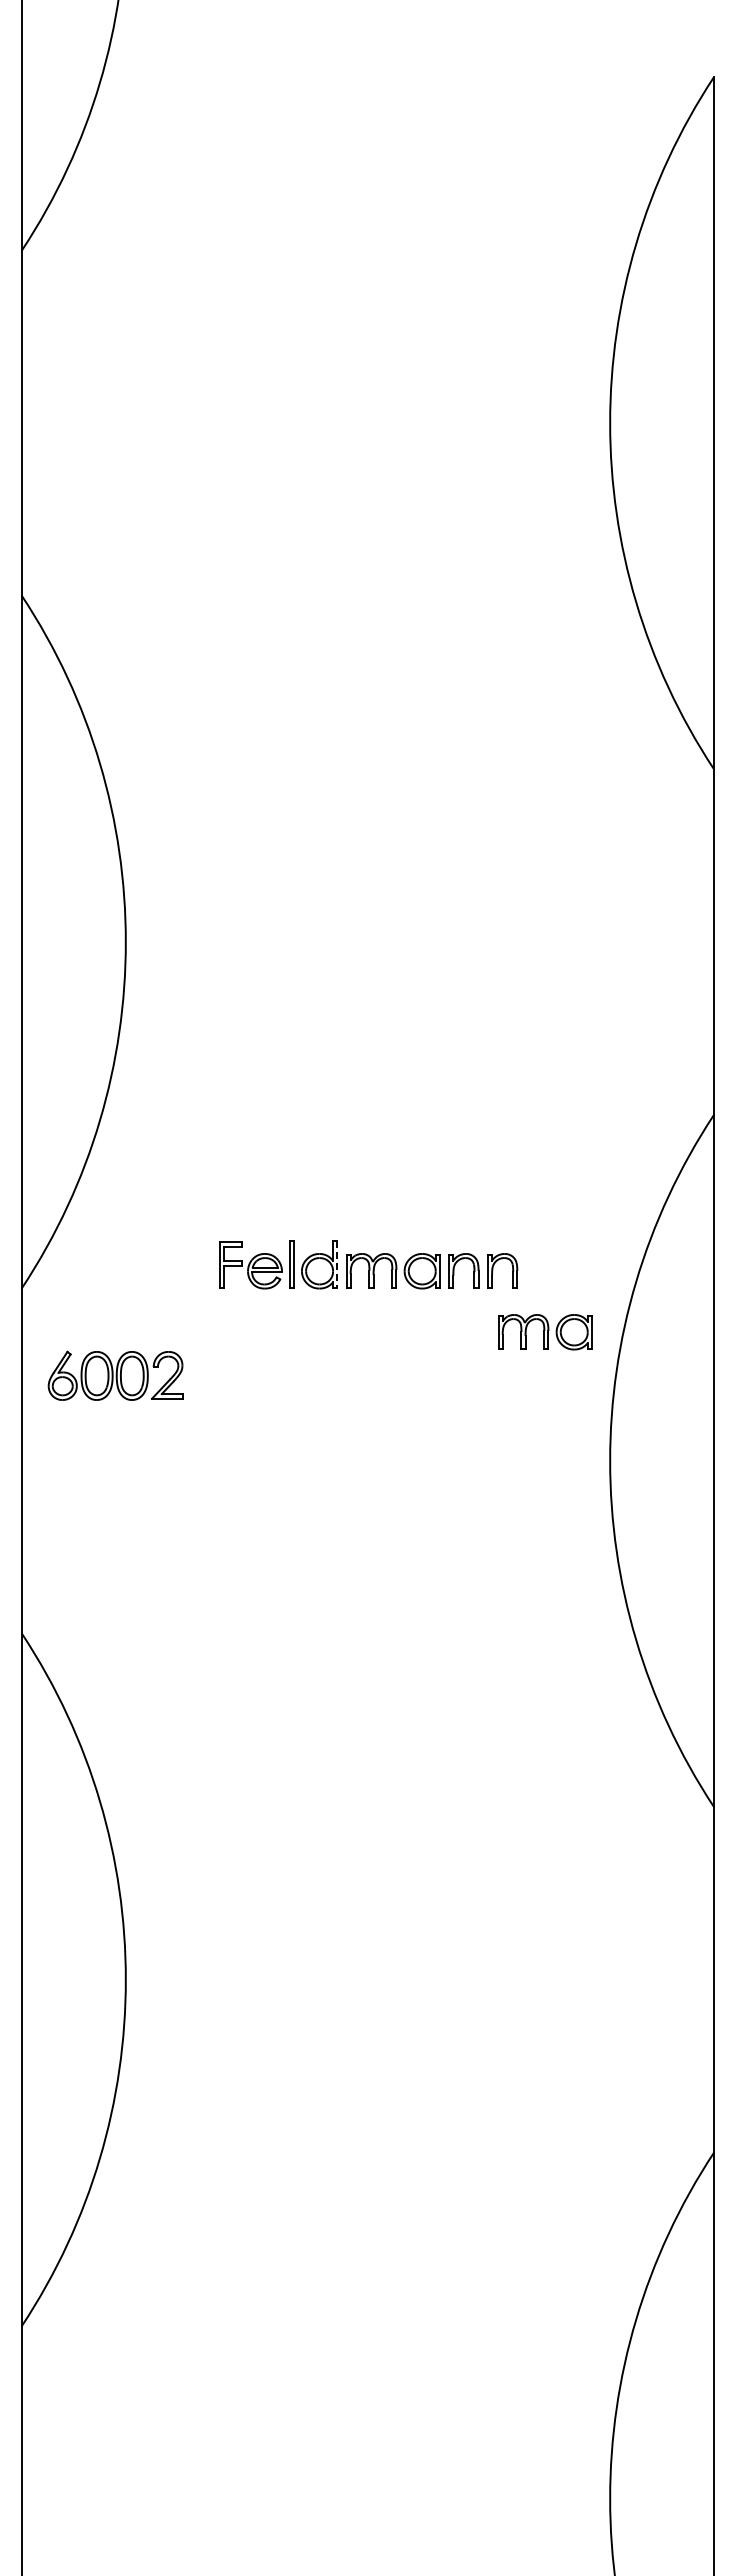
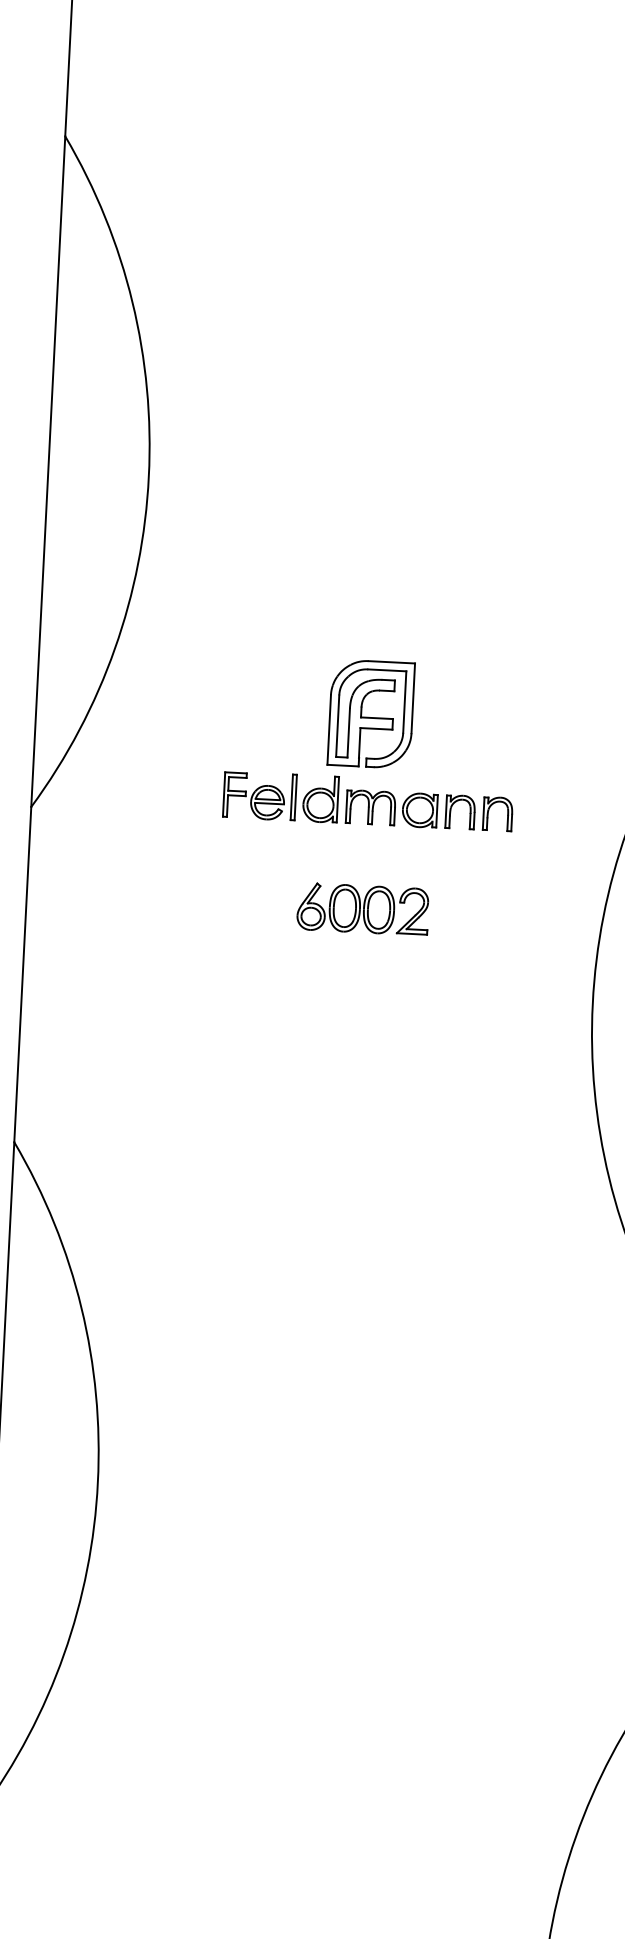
part: (366, 1174) -> (370, 713), added
line: (337, 1265) -> (338, 800), dashed -> solid
part: (545, 1332) -> (536, 875), removed
part: (115, 1375) -> (362, 908), moved

